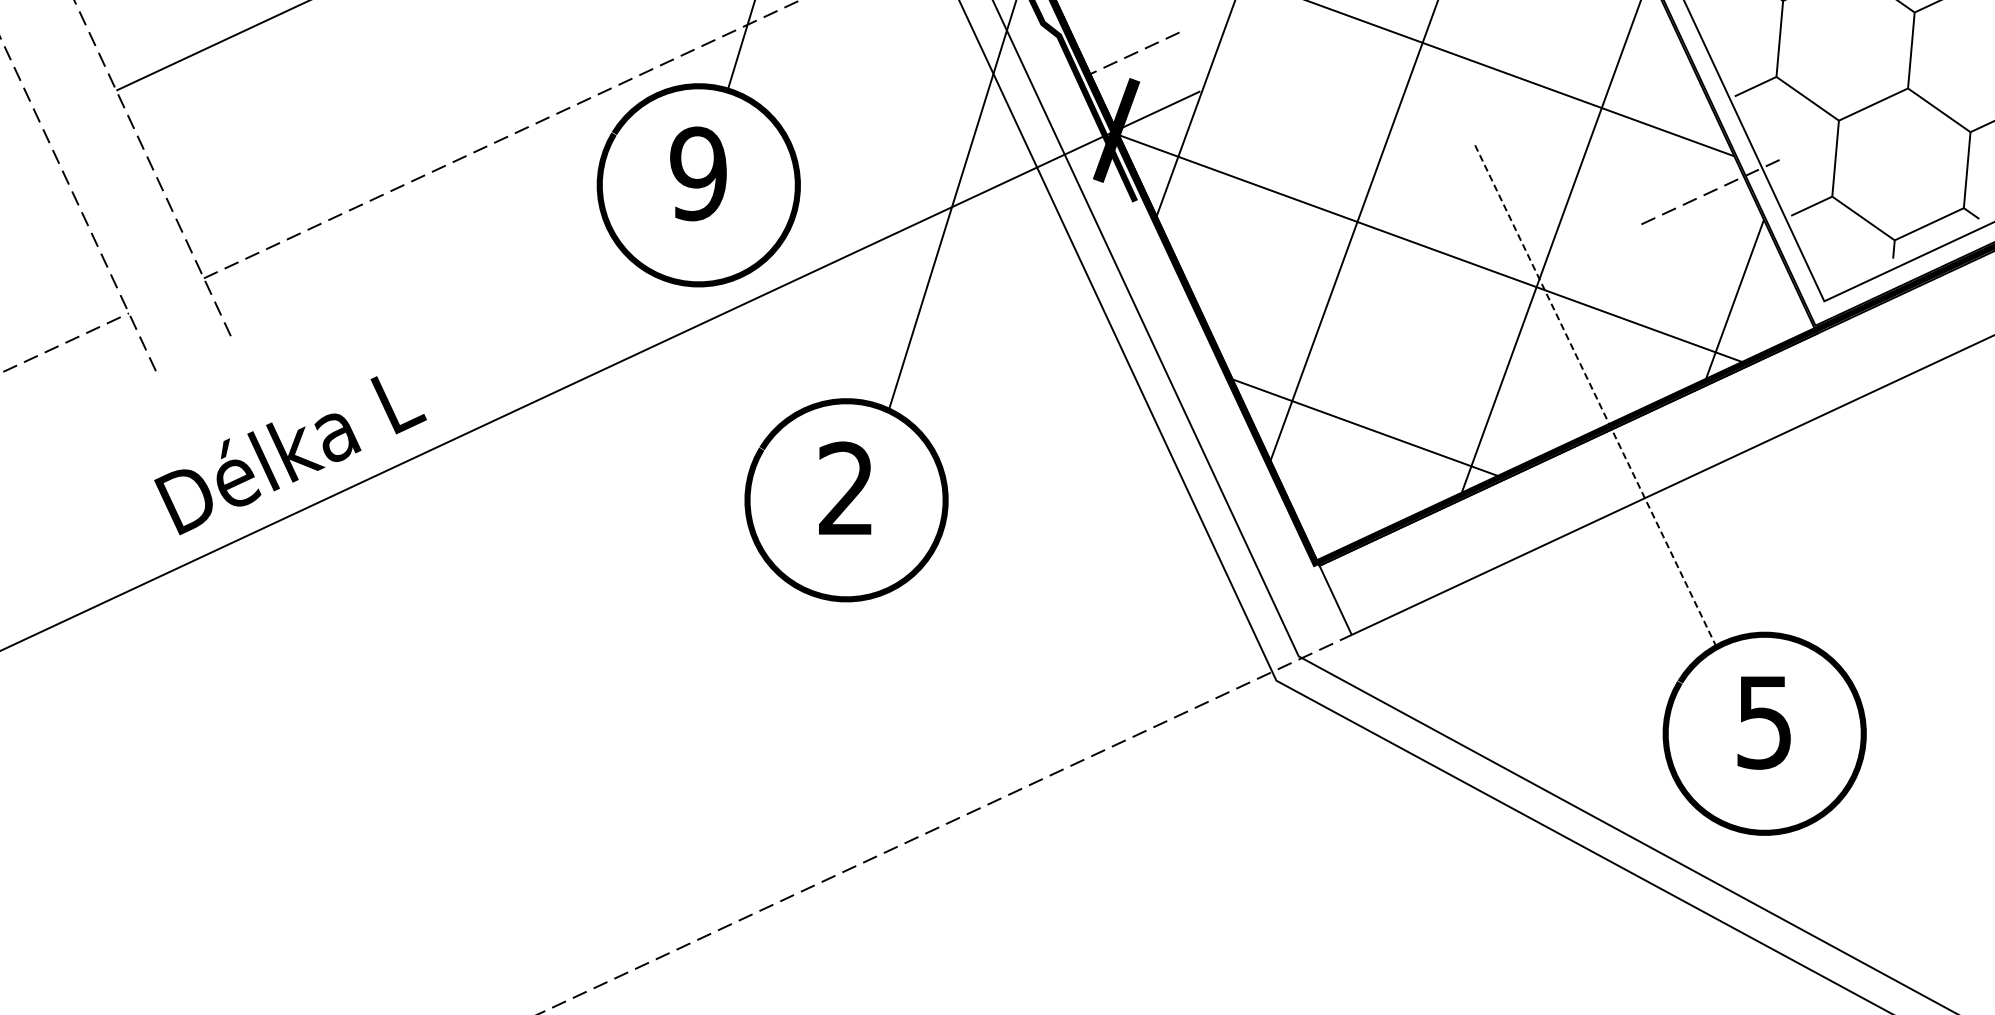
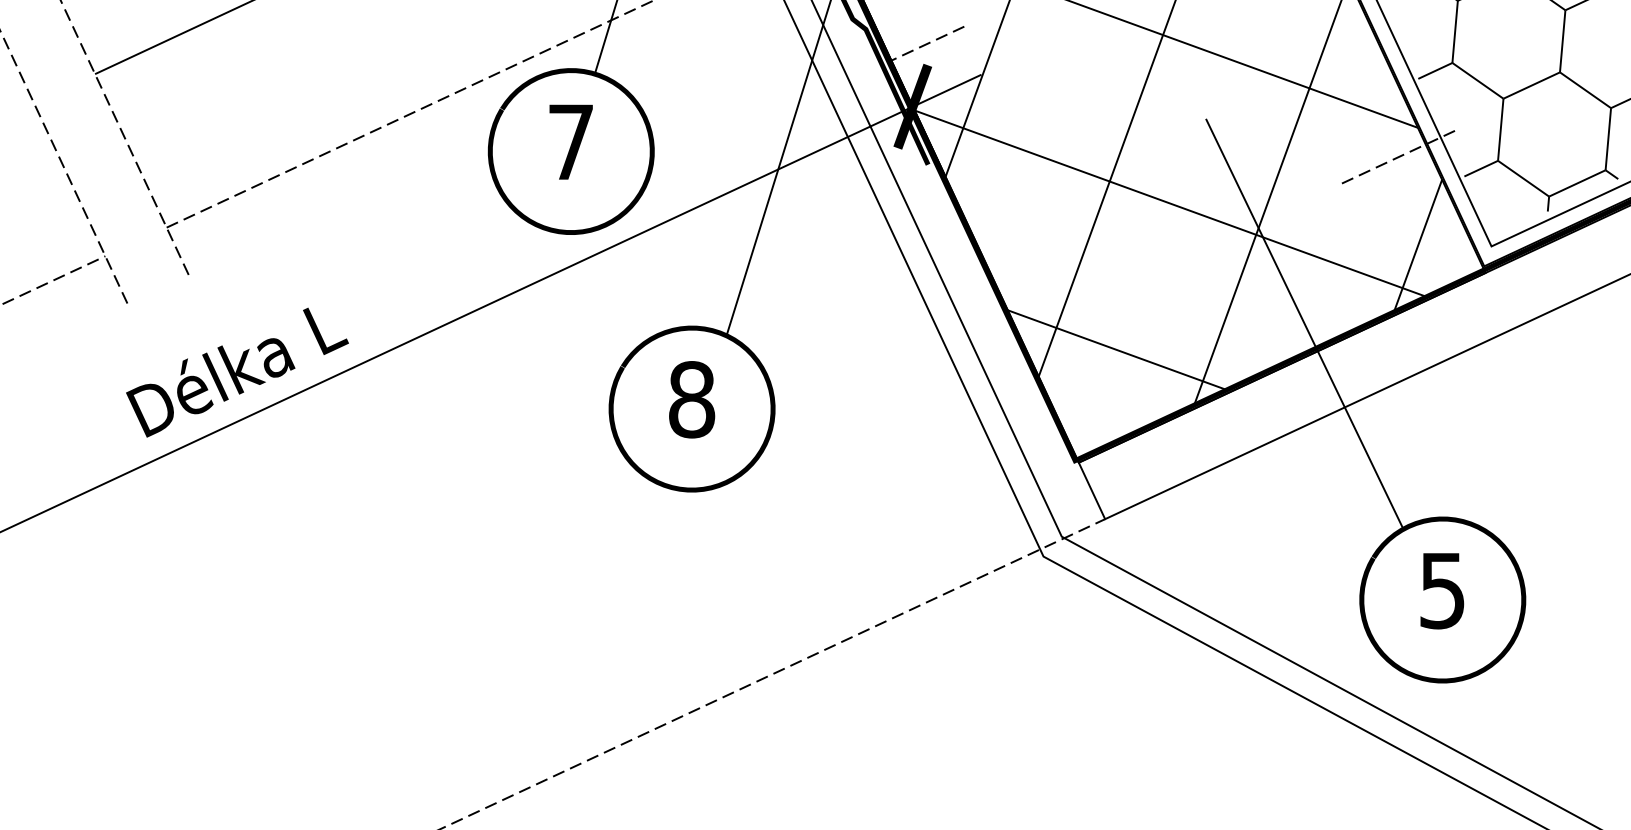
text: (698, 173) -> (571, 141), 9 -> 7
line: (1595, 395) -> (1304, 323), dashed -> solid
text: (846, 488) -> (692, 399), 2 -> 8

